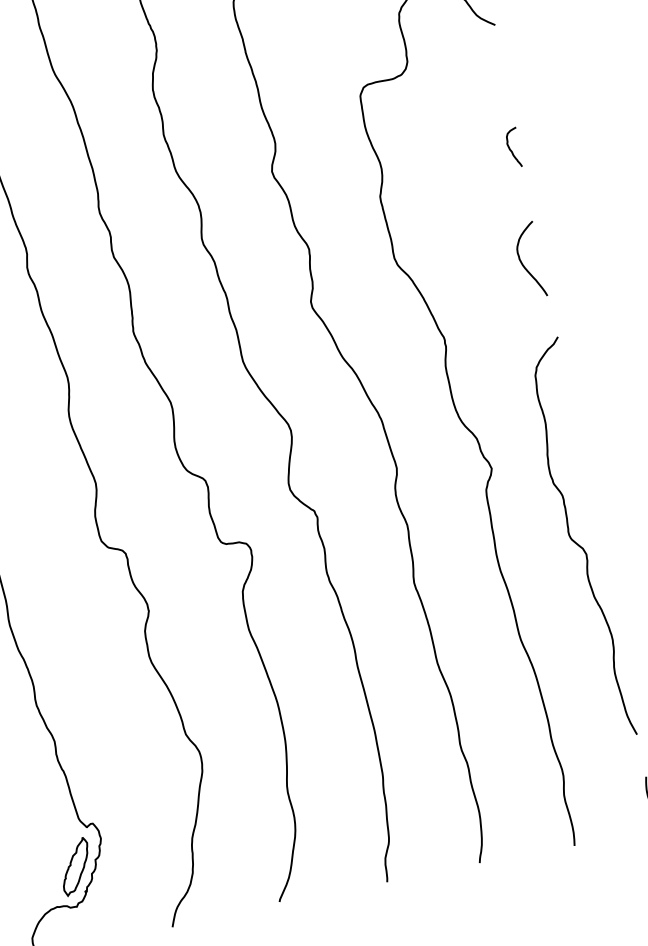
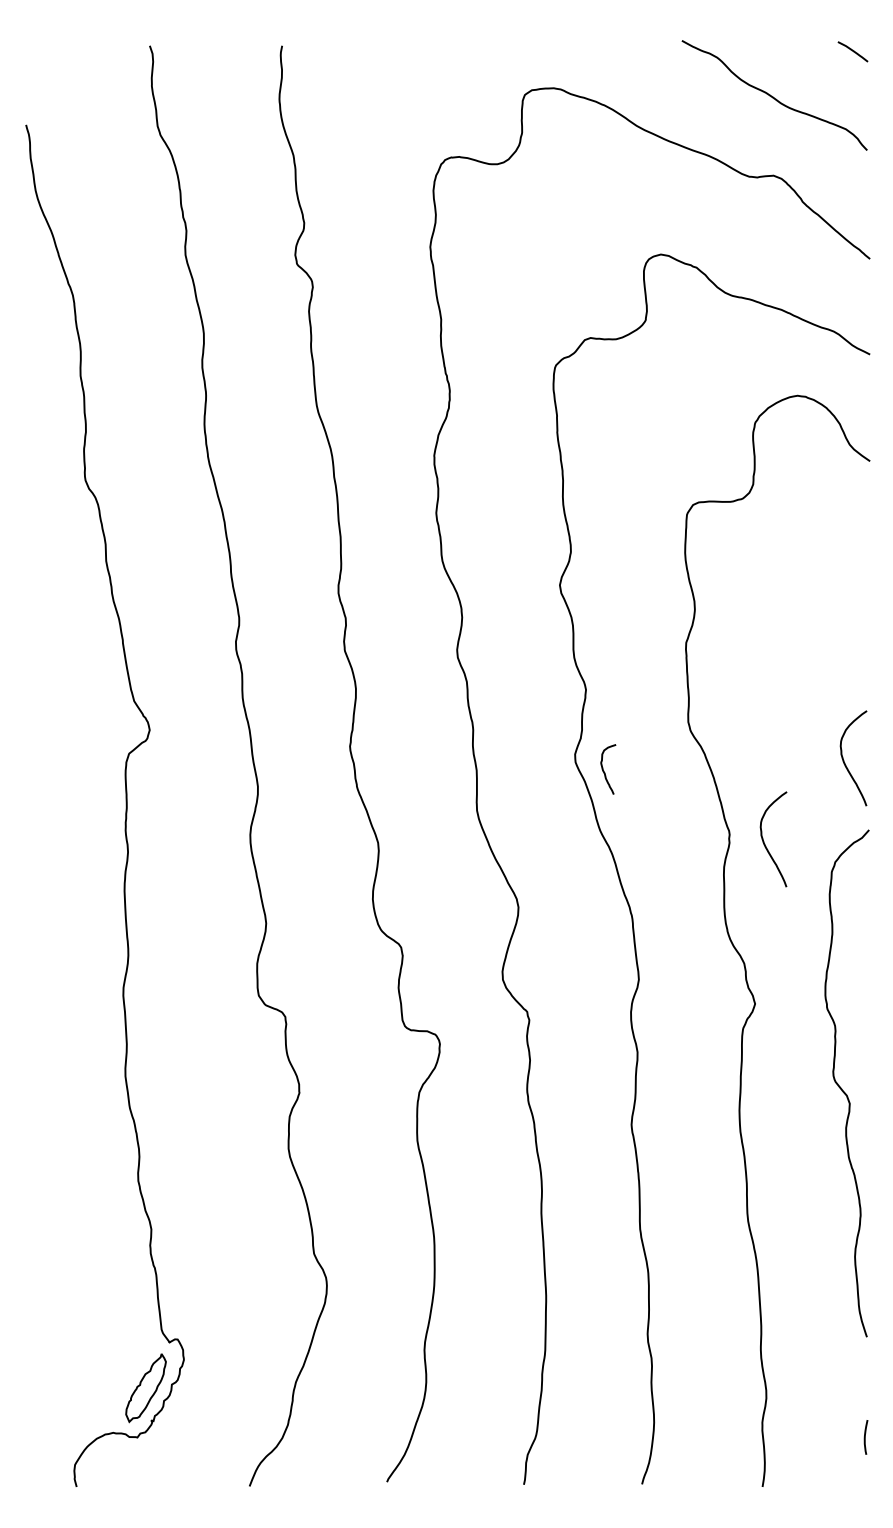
curve: (511, 149) -> (604, 770), moved
curve: (473, 339) -> (764, 841), added
curve: (577, 543) -> (841, 1087), moved

